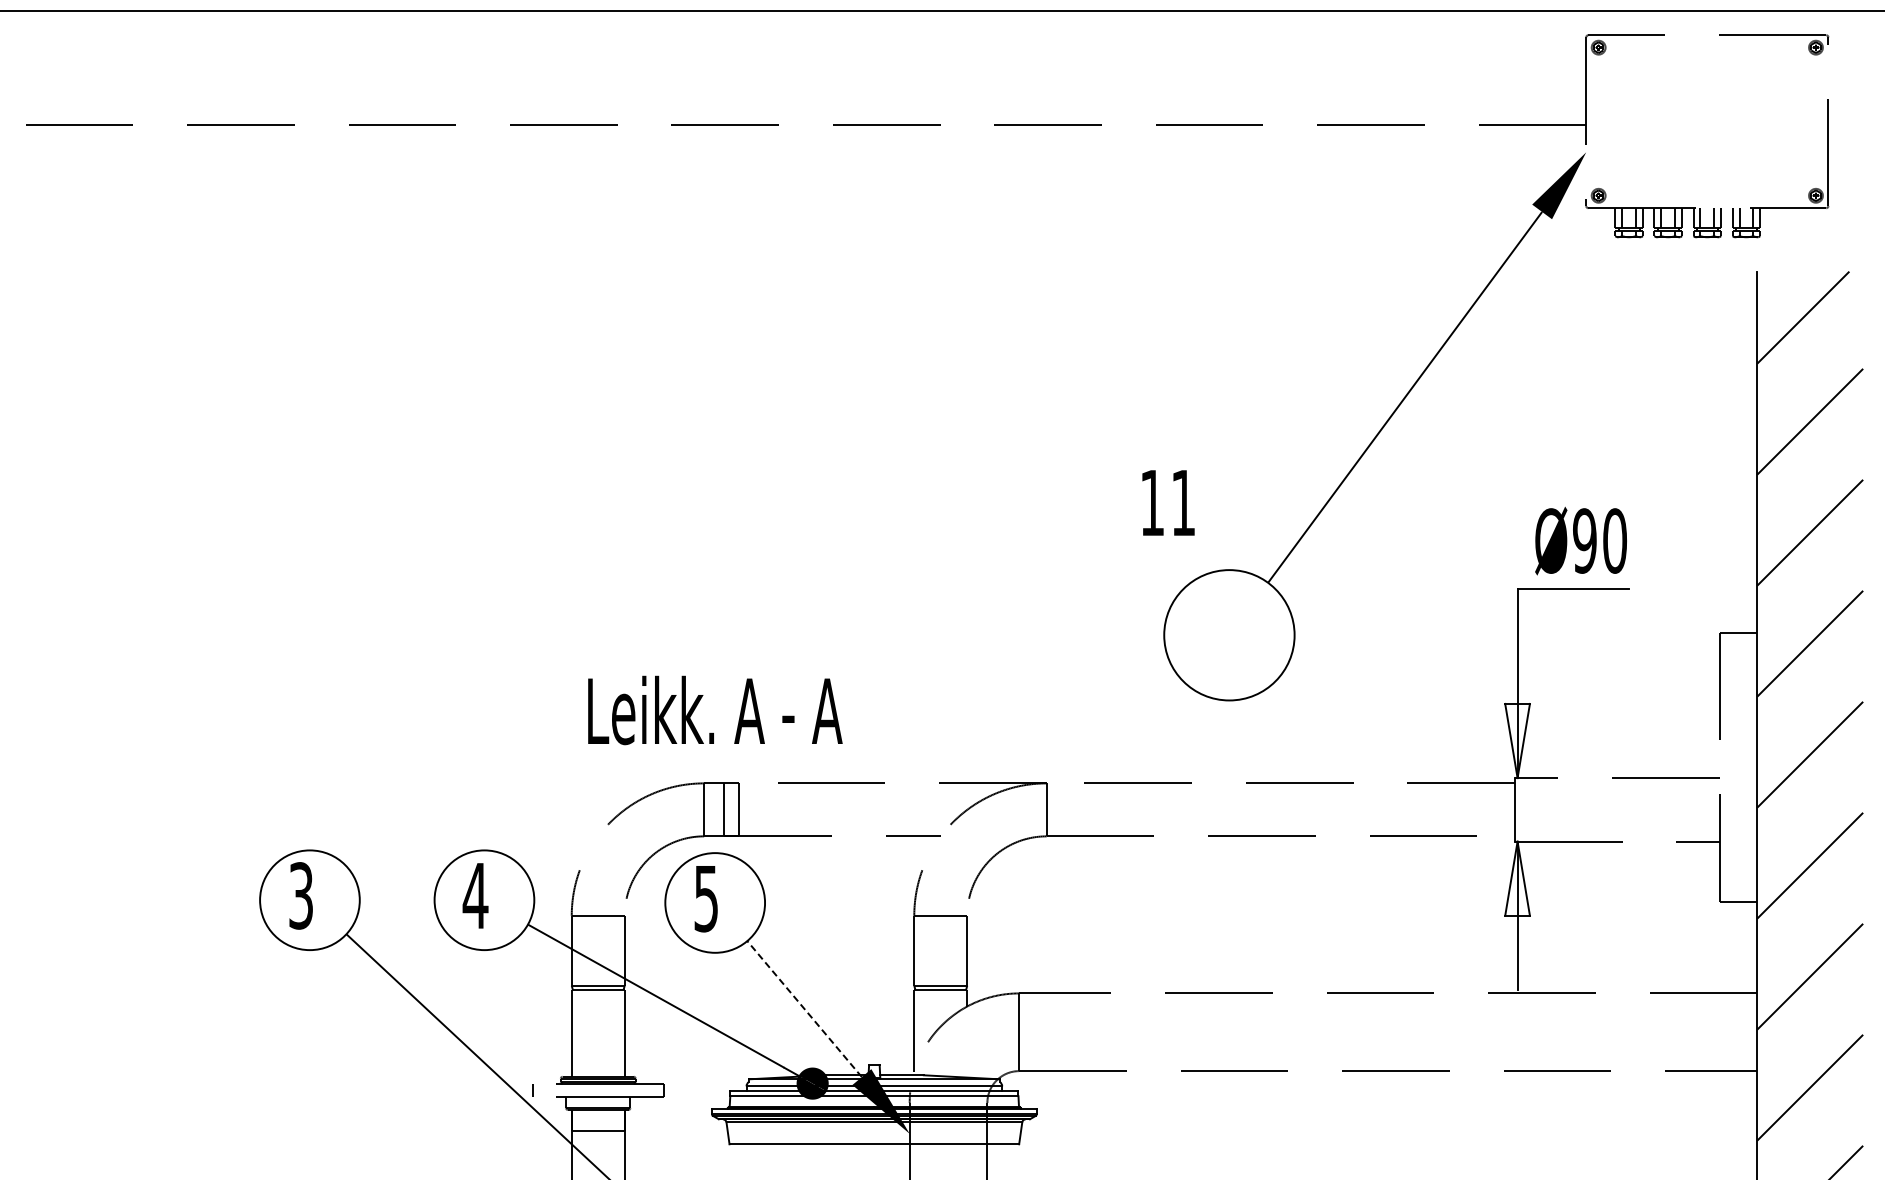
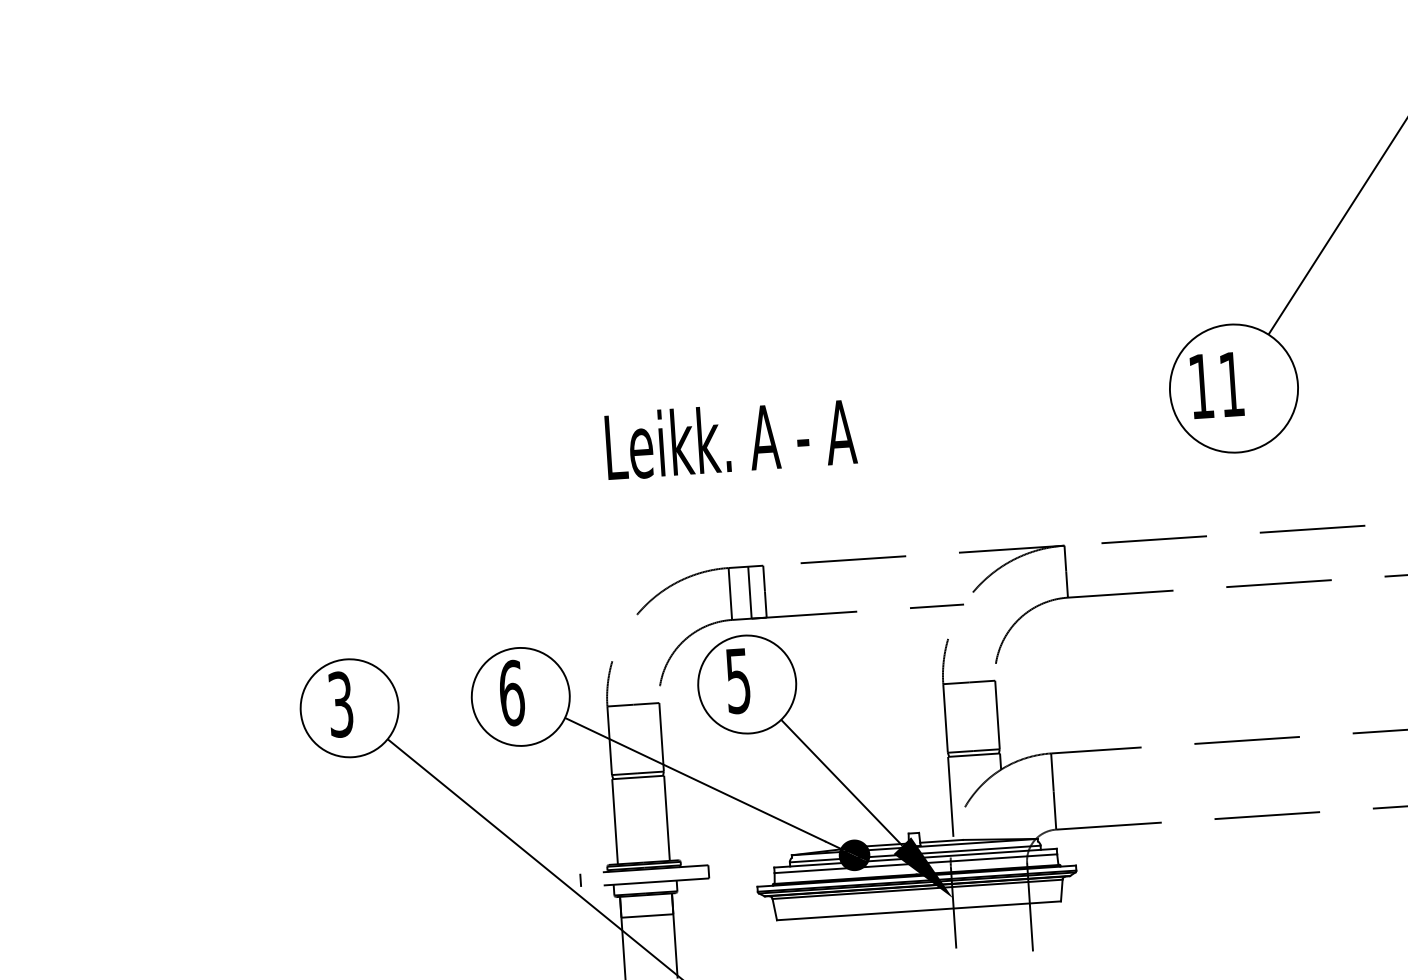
text: (1168, 502) -> (1217, 384), moved
text: (715, 710) -> (731, 438), moved
text: (475, 895) -> (511, 692), 4 -> 6
line: (804, 1009) -> (841, 783), dashed -> solid

